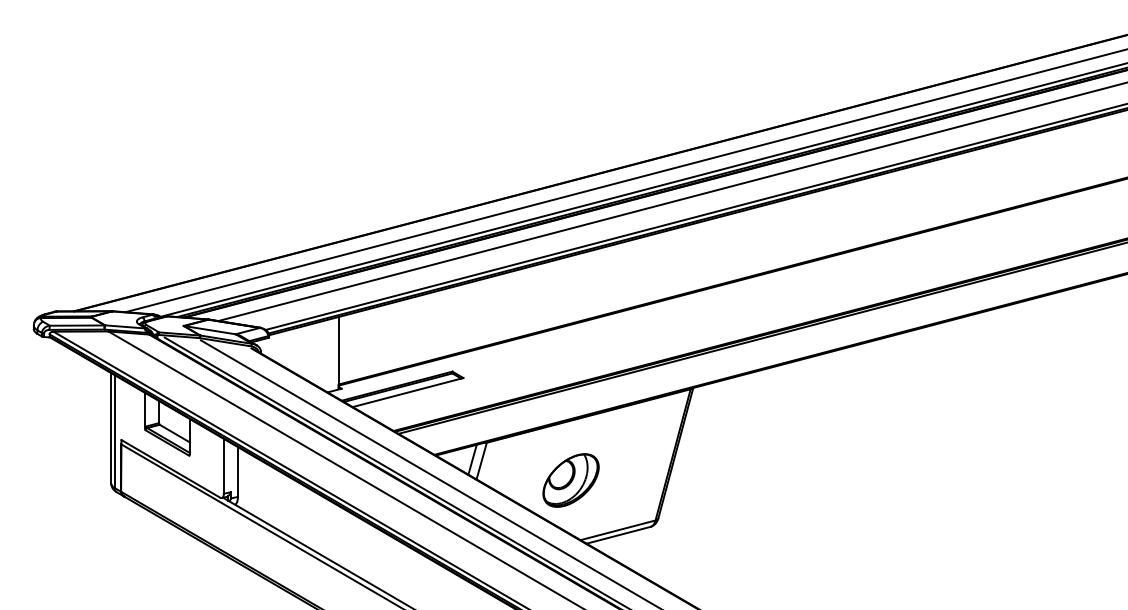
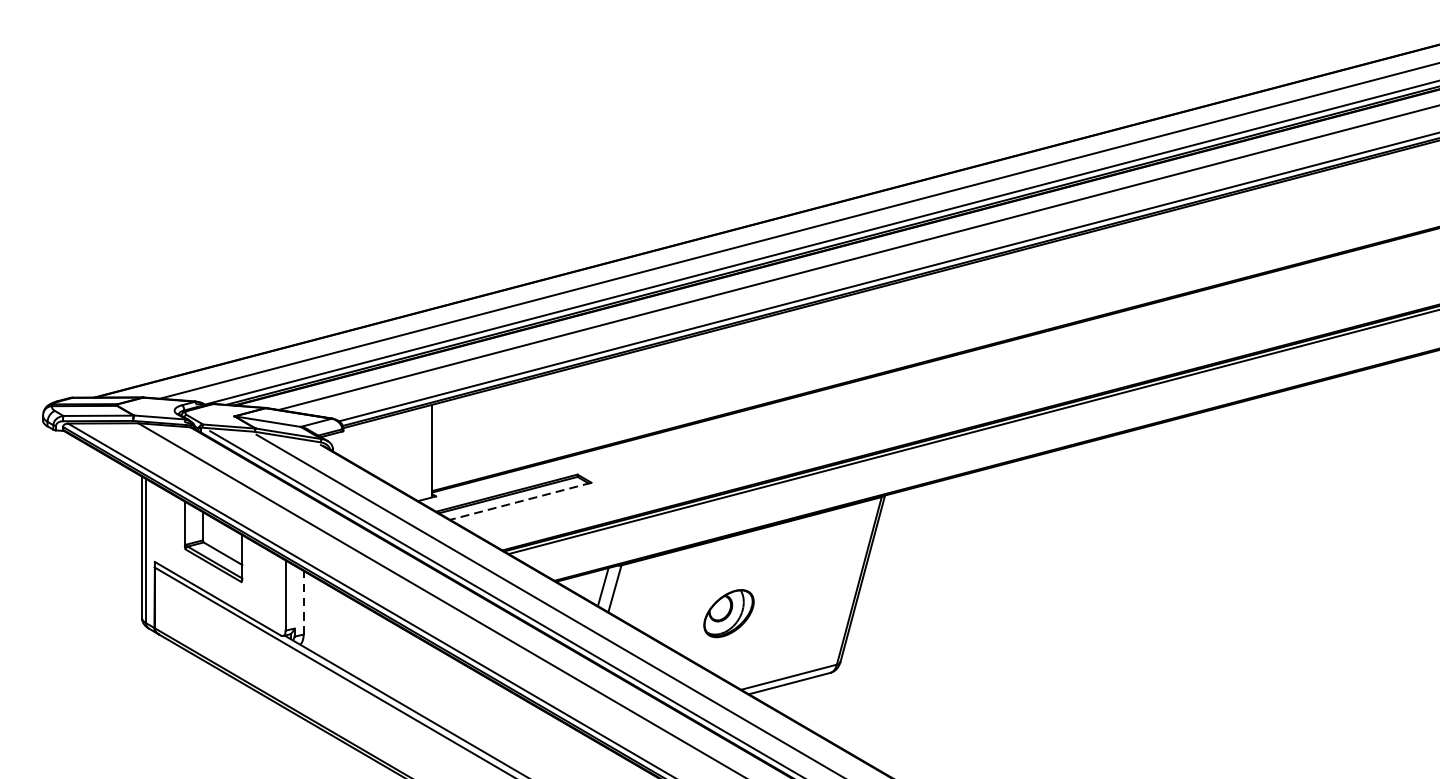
line: (407, 392) -> (520, 501), solid -> dashed
line: (237, 472) -> (303, 603), solid -> dashed
part: (570, 480) -> (728, 613), size x0.7

